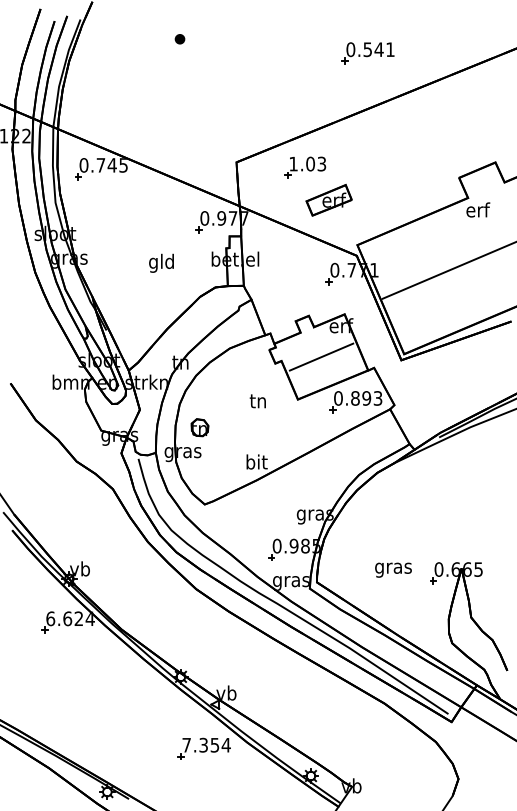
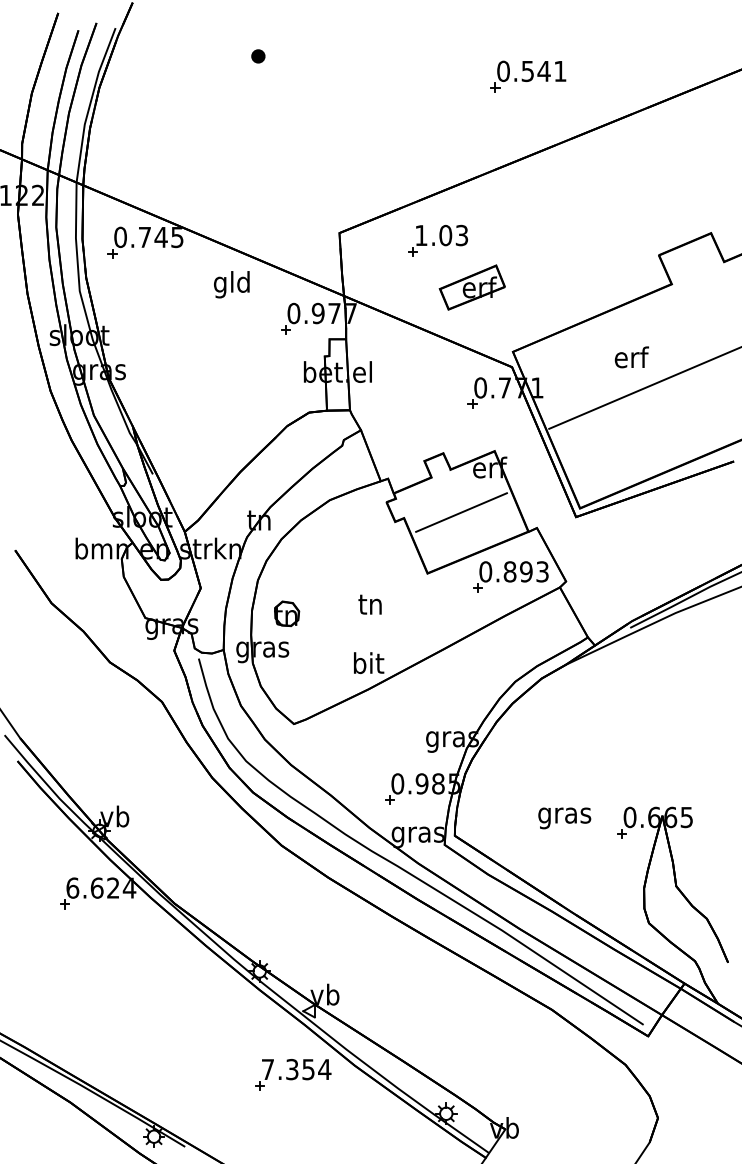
text: (478, 209) -> (632, 356), moved
text: (161, 262) -> (231, 283), moved
text: (257, 401) -> (369, 604), moved

